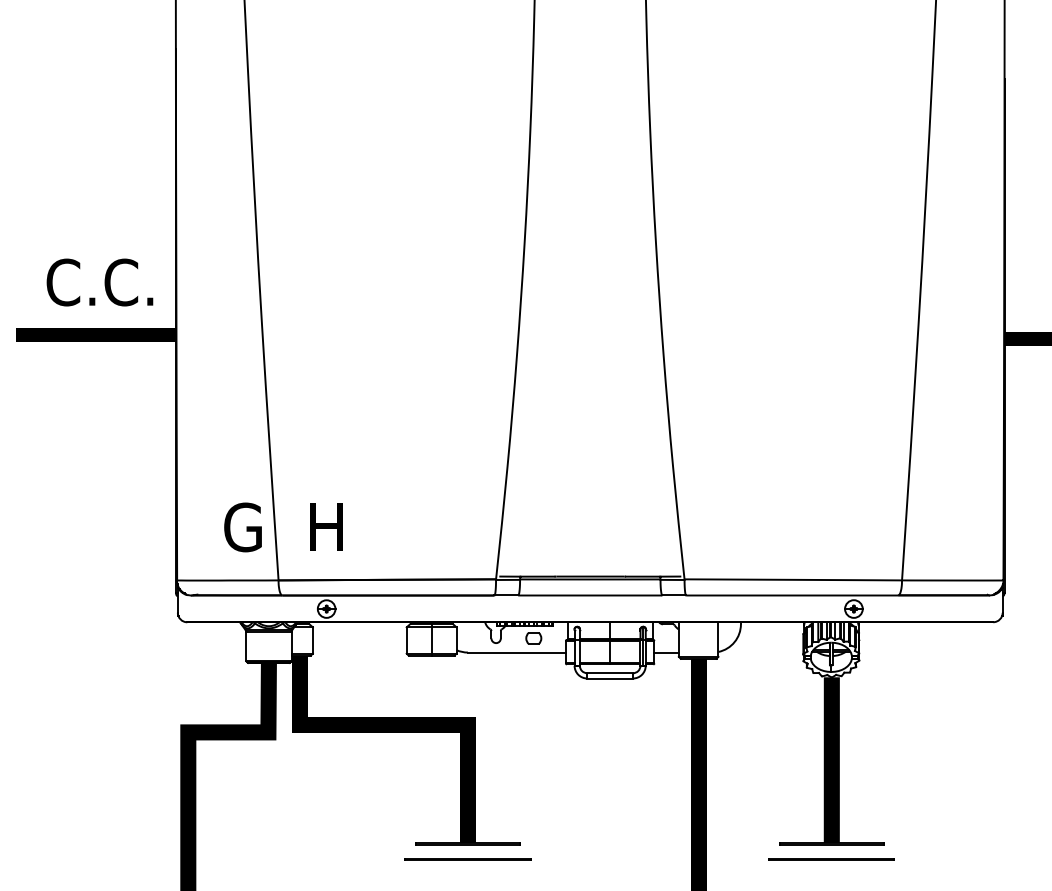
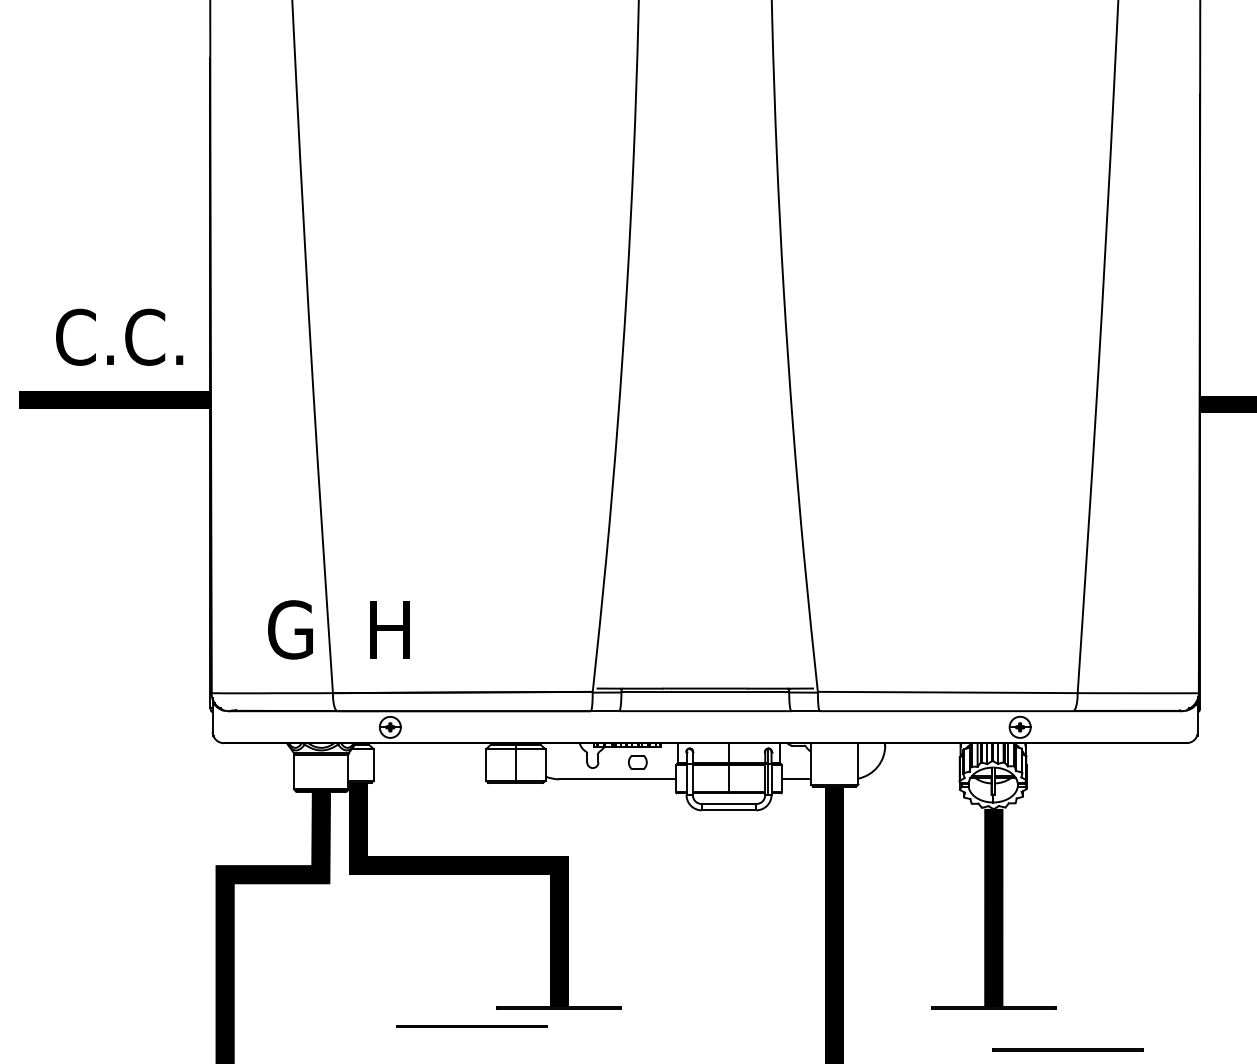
line: (467, 859) -> (471, 1026), moved
line: (831, 859) -> (1067, 1050), moved

